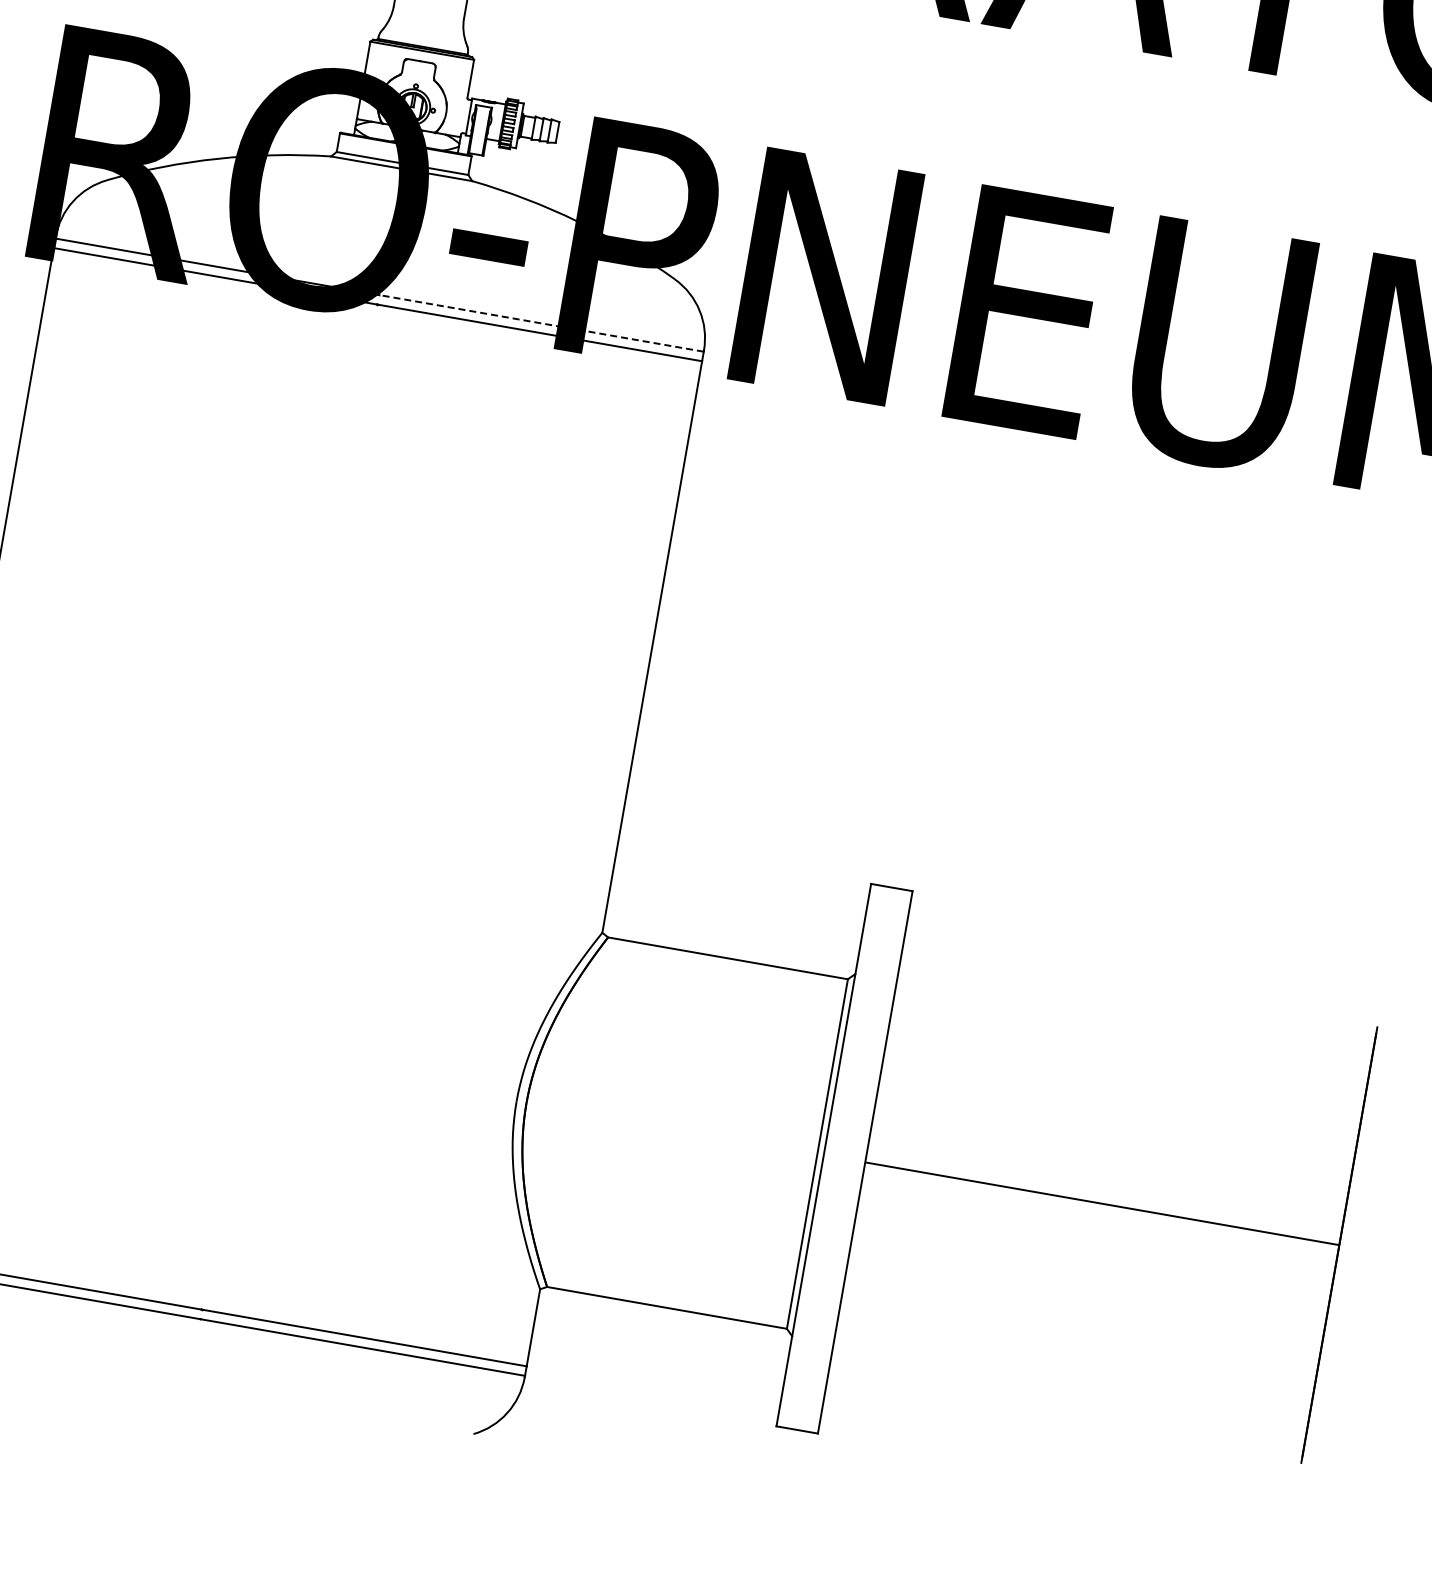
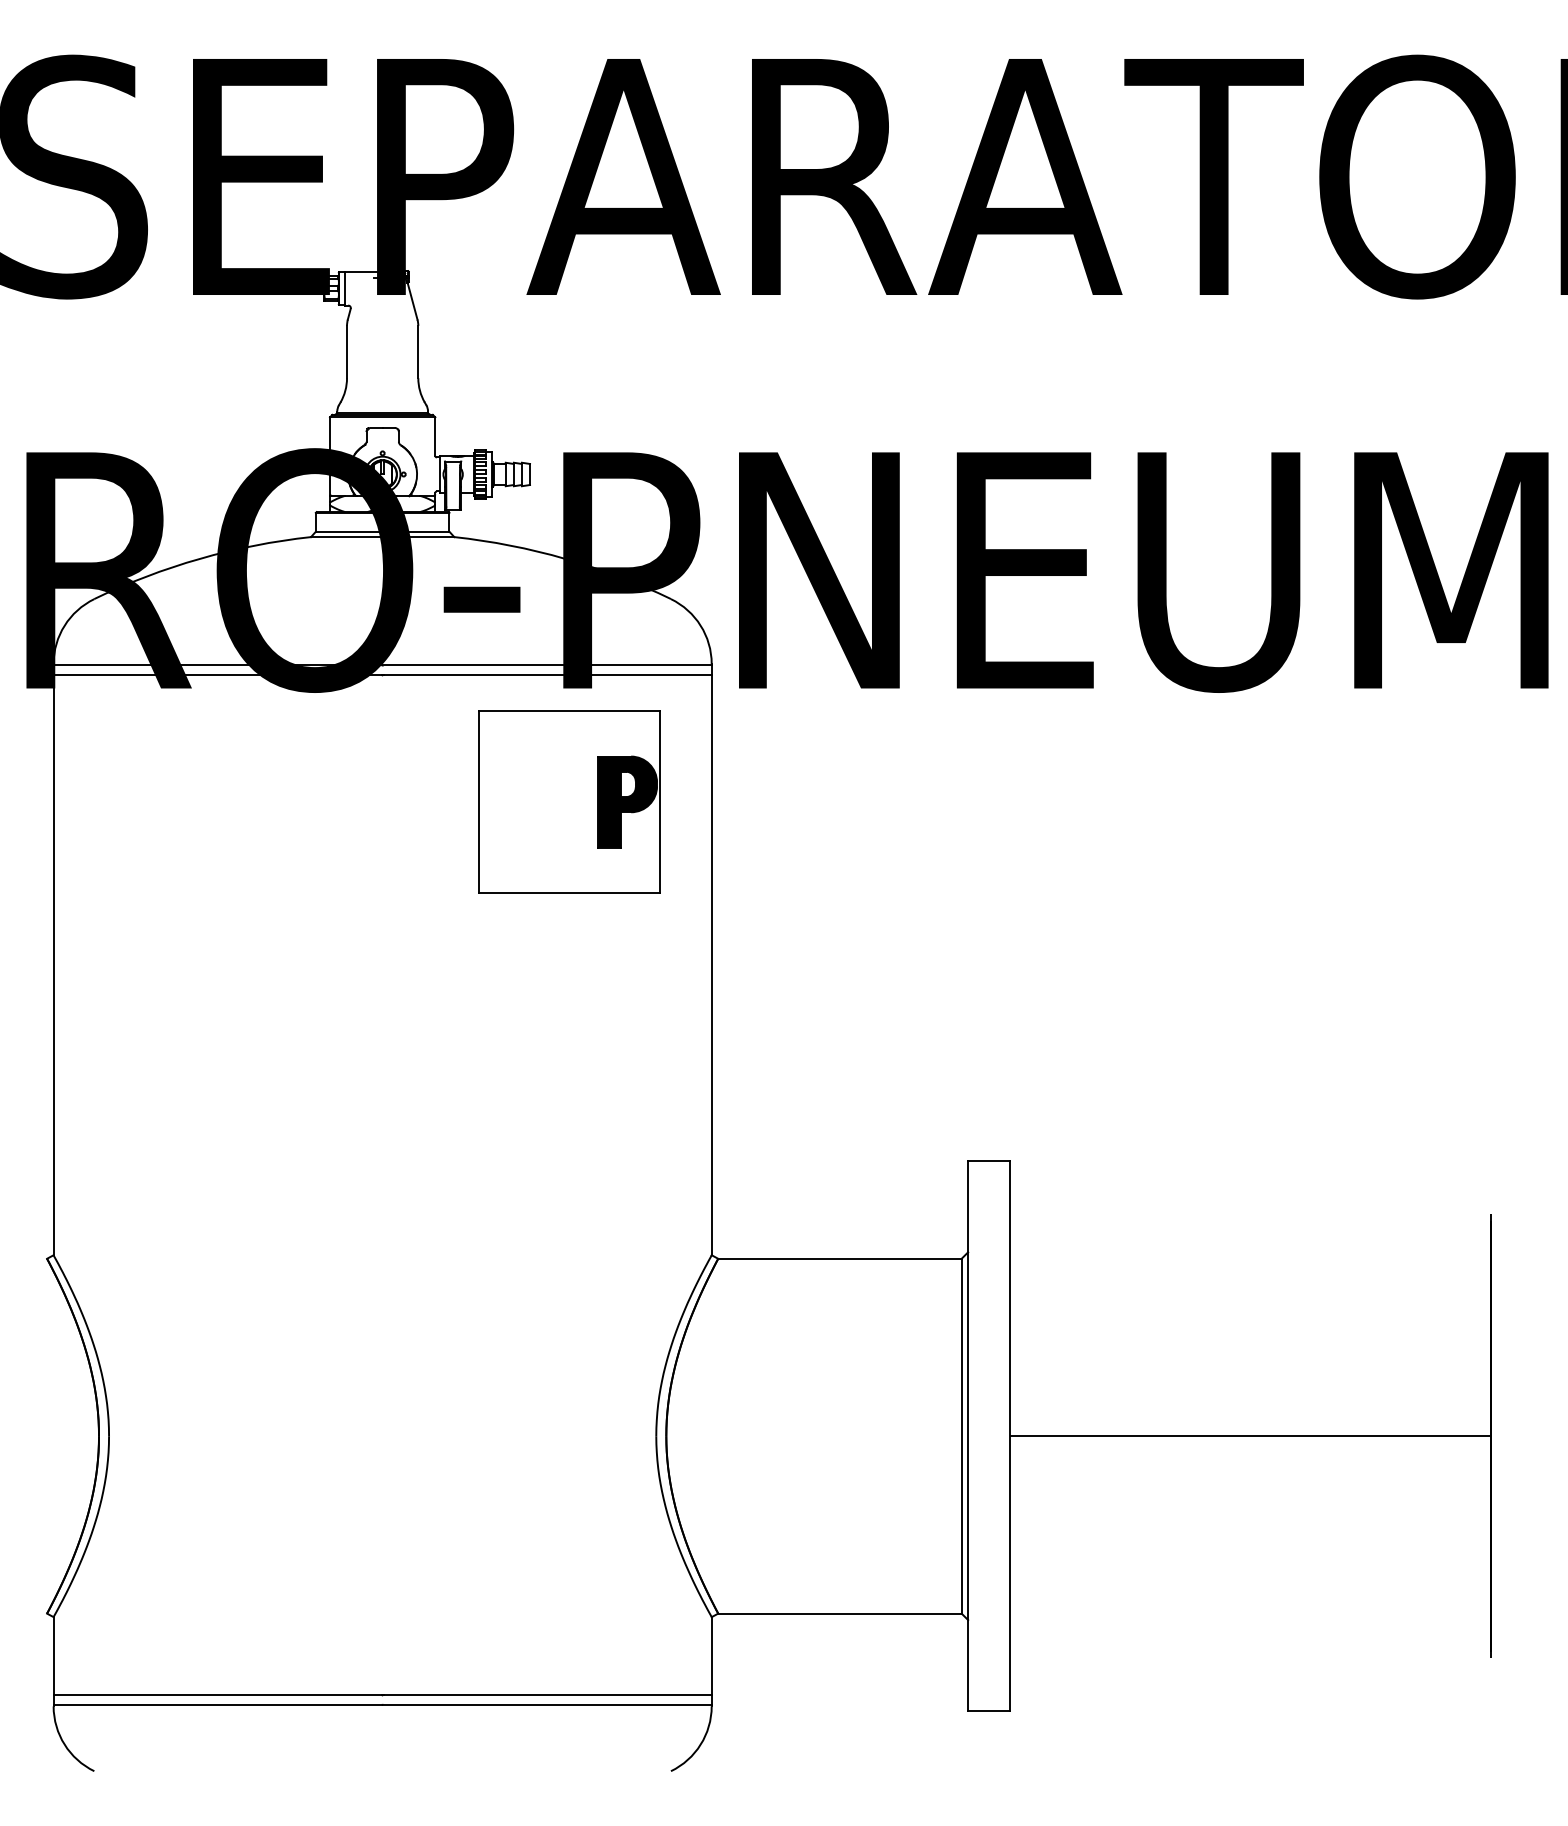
line: (541, 323) -> (547, 665), dashed -> solid
part: (540, 461) -> (569, 801), added

